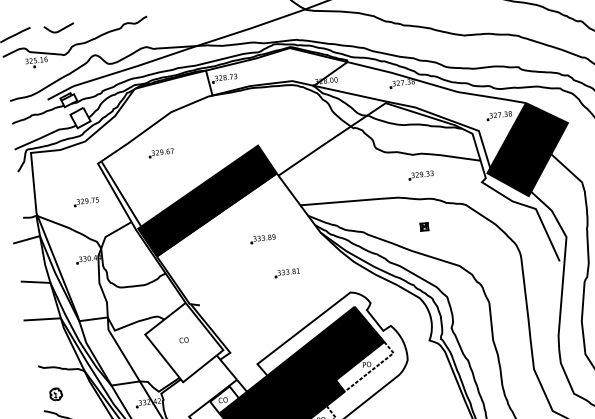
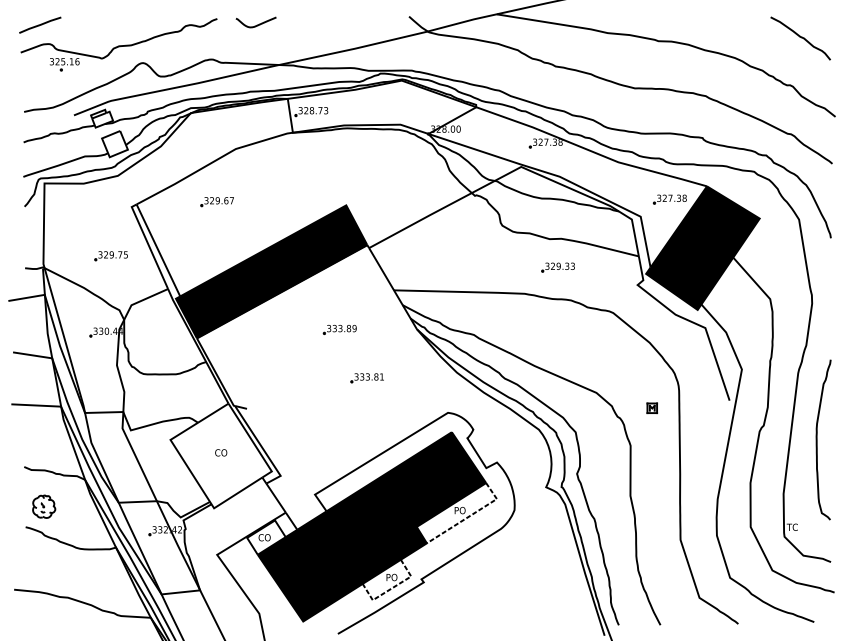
curve: (60, 29) -> (257, 24), moved
part: (423, 227) -> (651, 408), moved
part: (56, 394) -> (44, 506), size x1.43

